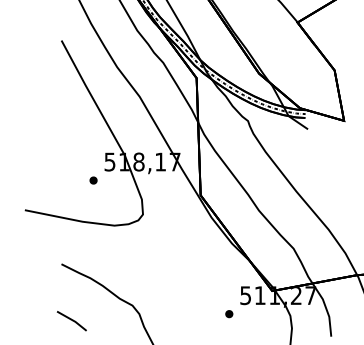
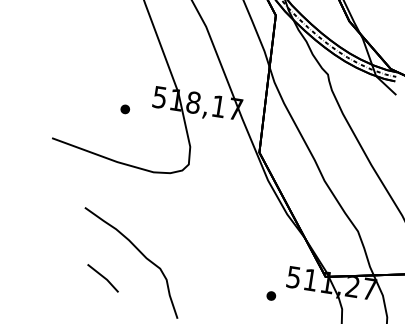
part: (93, 180) -> (125, 109), moved
line: (71, 320) -> (102, 277), moved

